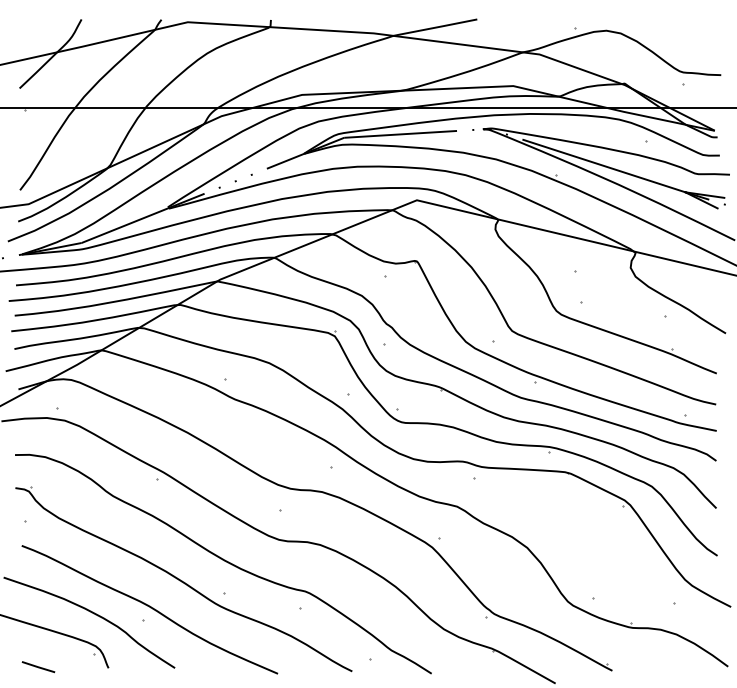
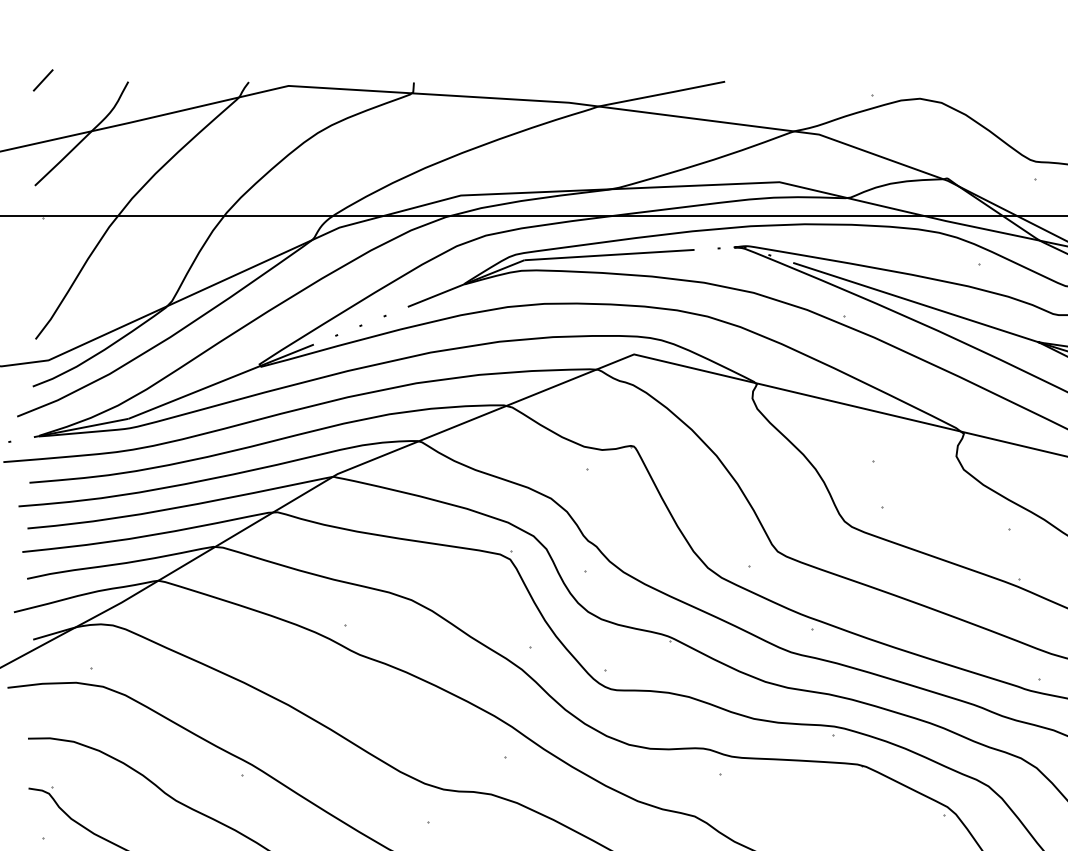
line: (25, 18) -> (43, 80), added

